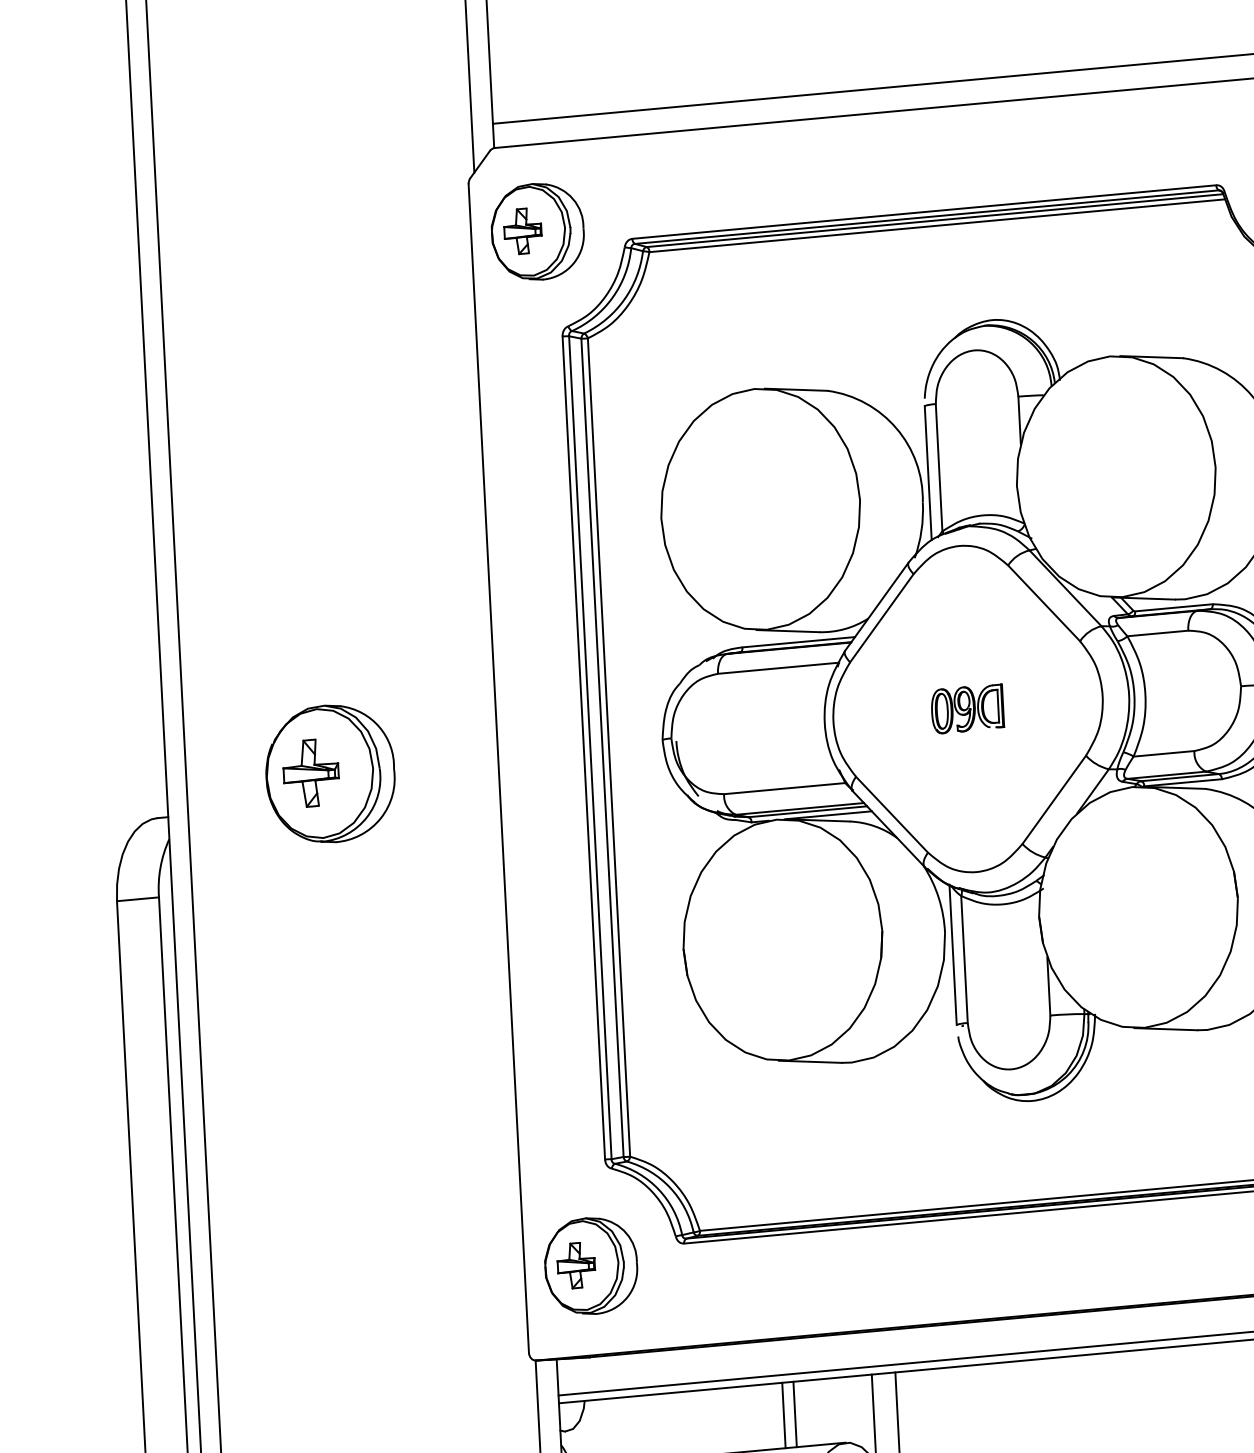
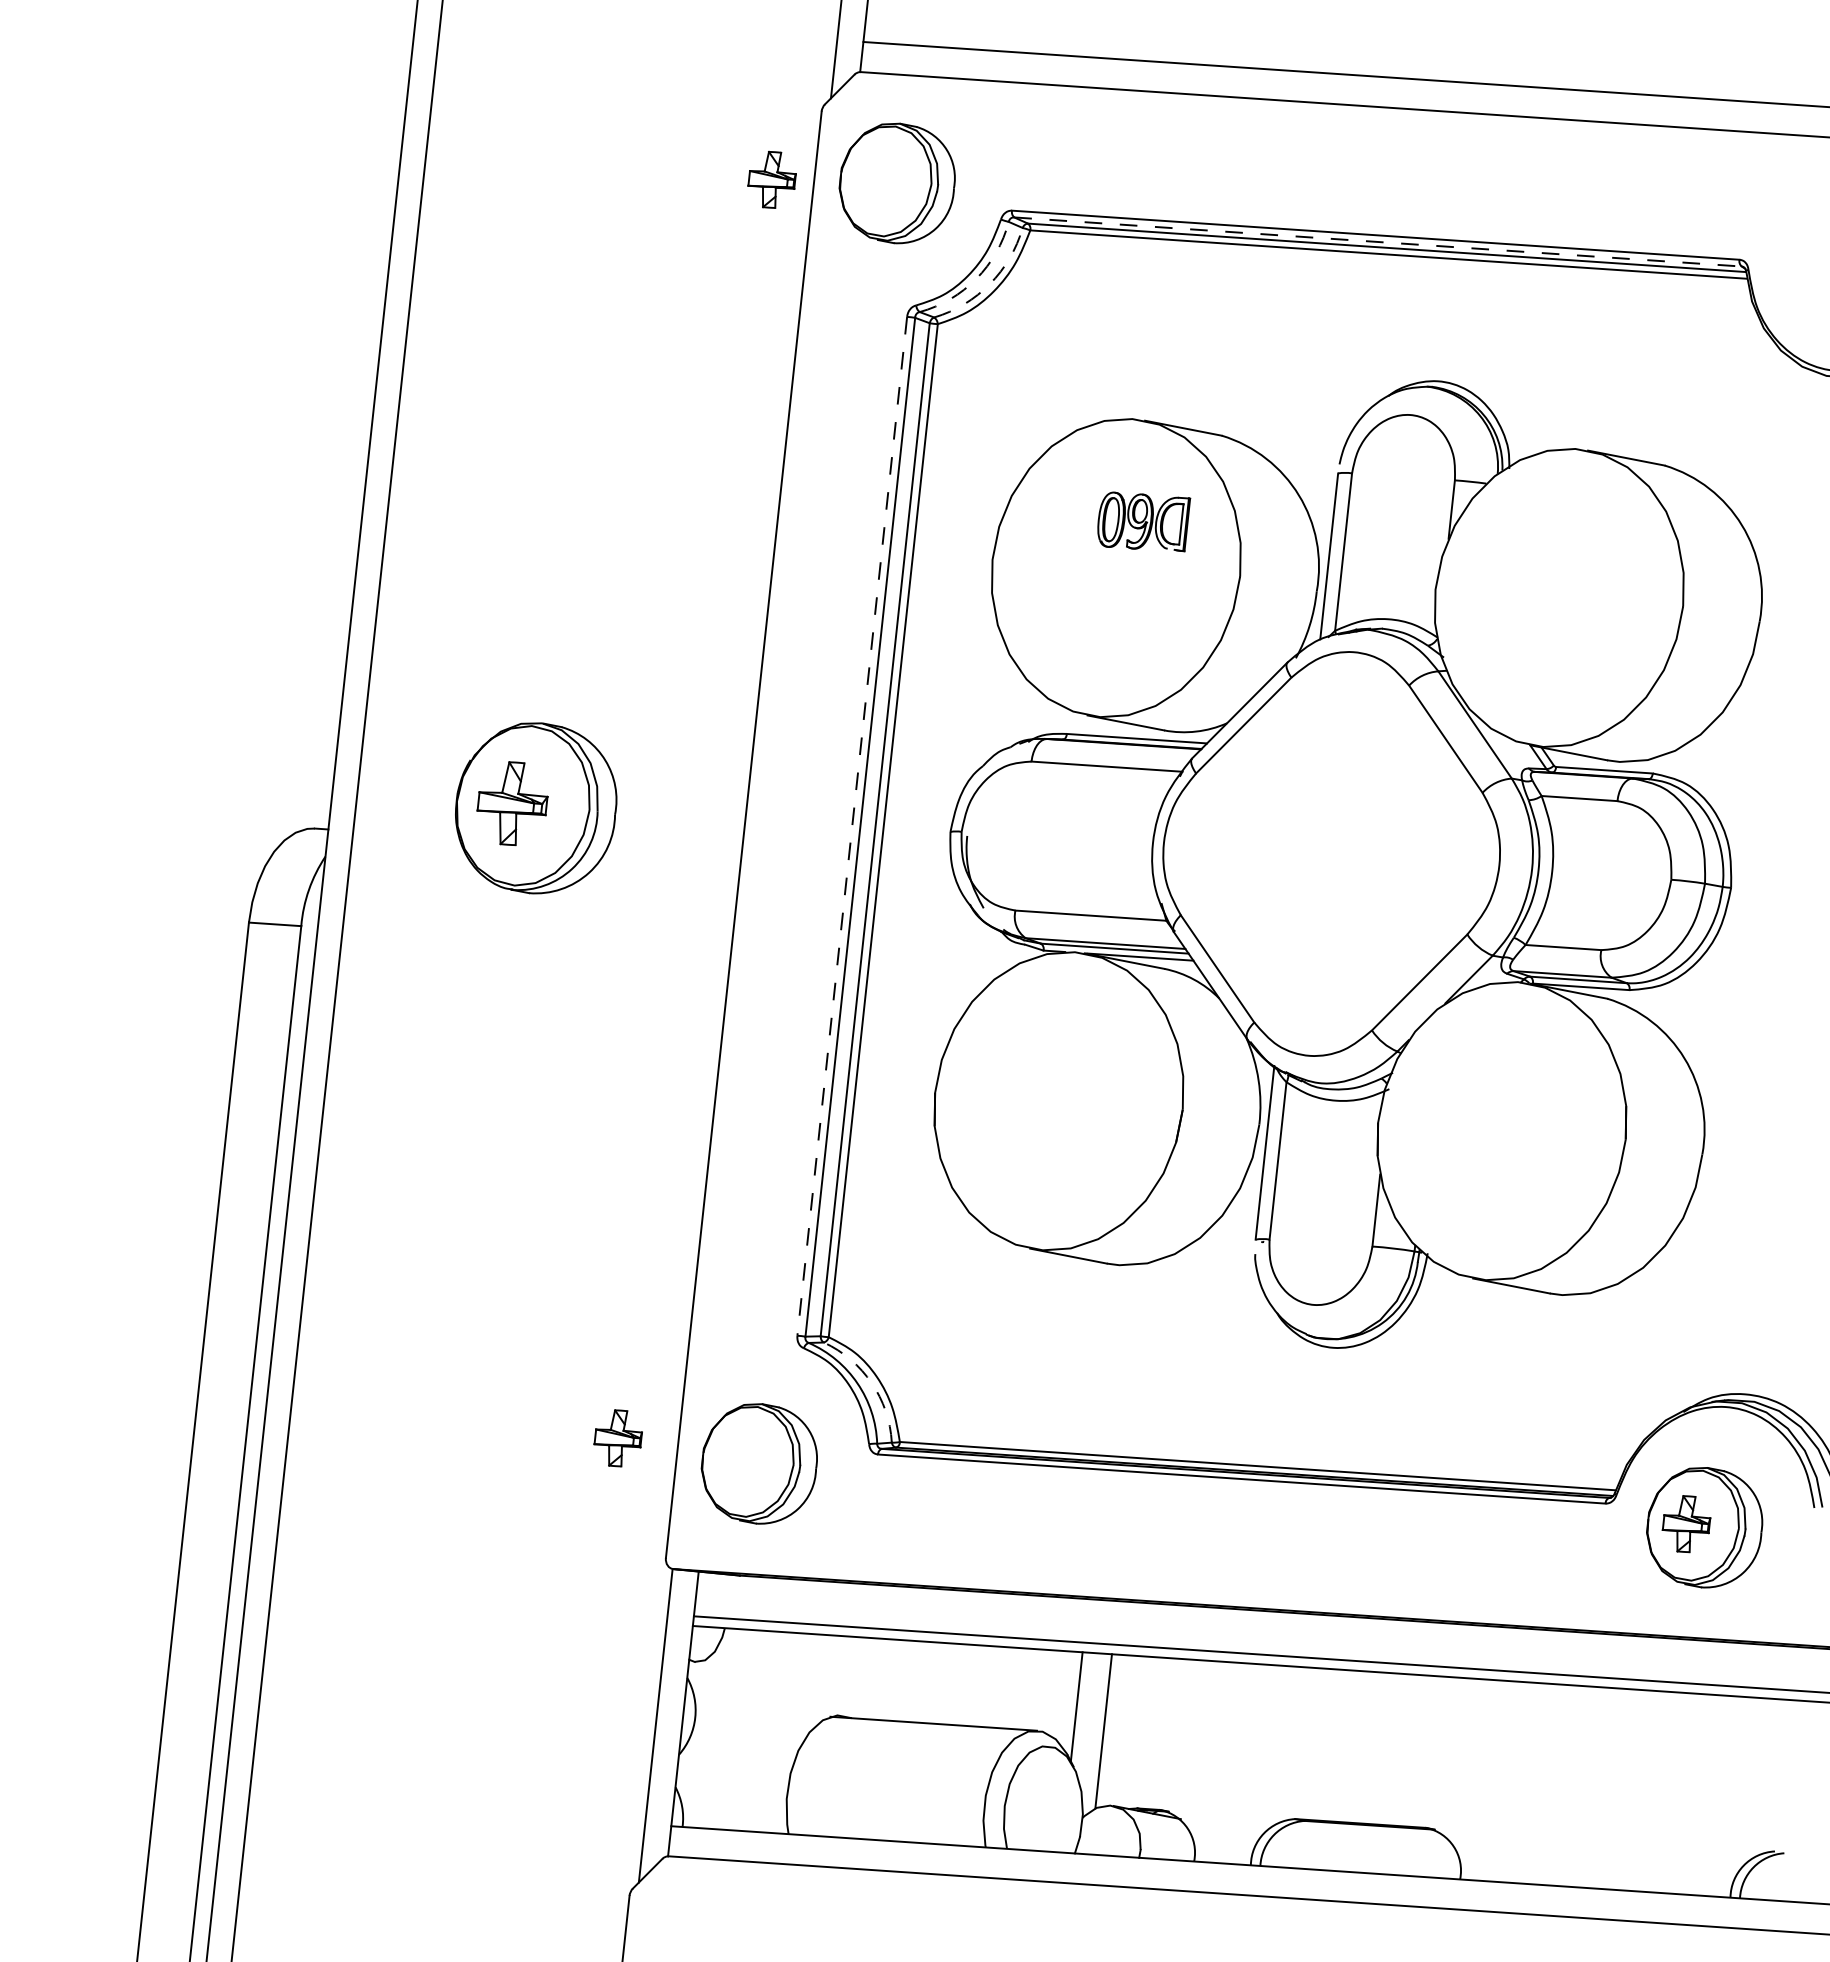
line: (927, 216) -> (1378, 241), solid -> dashed
part: (522, 231) -> (771, 179), moved
arc: (612, 297) -> (976, 278), solid -> dashed
arc: (623, 300) -> (989, 284), solid -> dashed
part: (968, 708) -> (1144, 521), moved
line: (584, 748) -> (852, 826), solid -> dashed
arc: (669, 1188) -> (871, 1383), solid -> dashed
part: (575, 1265) -> (617, 1438), moved
line: (794, 1413) -> (980, 1685), removed
line: (783, 1414) -> (966, 1684), removed

